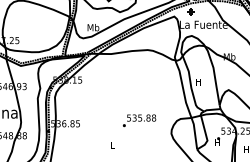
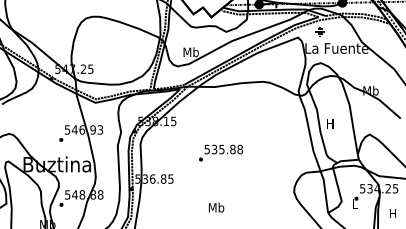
text: (139, 120) -> (220, 152), moved
text: (217, 142) -> (354, 203), H -> L
text: (112, 145) -> (216, 207), L -> Mb

